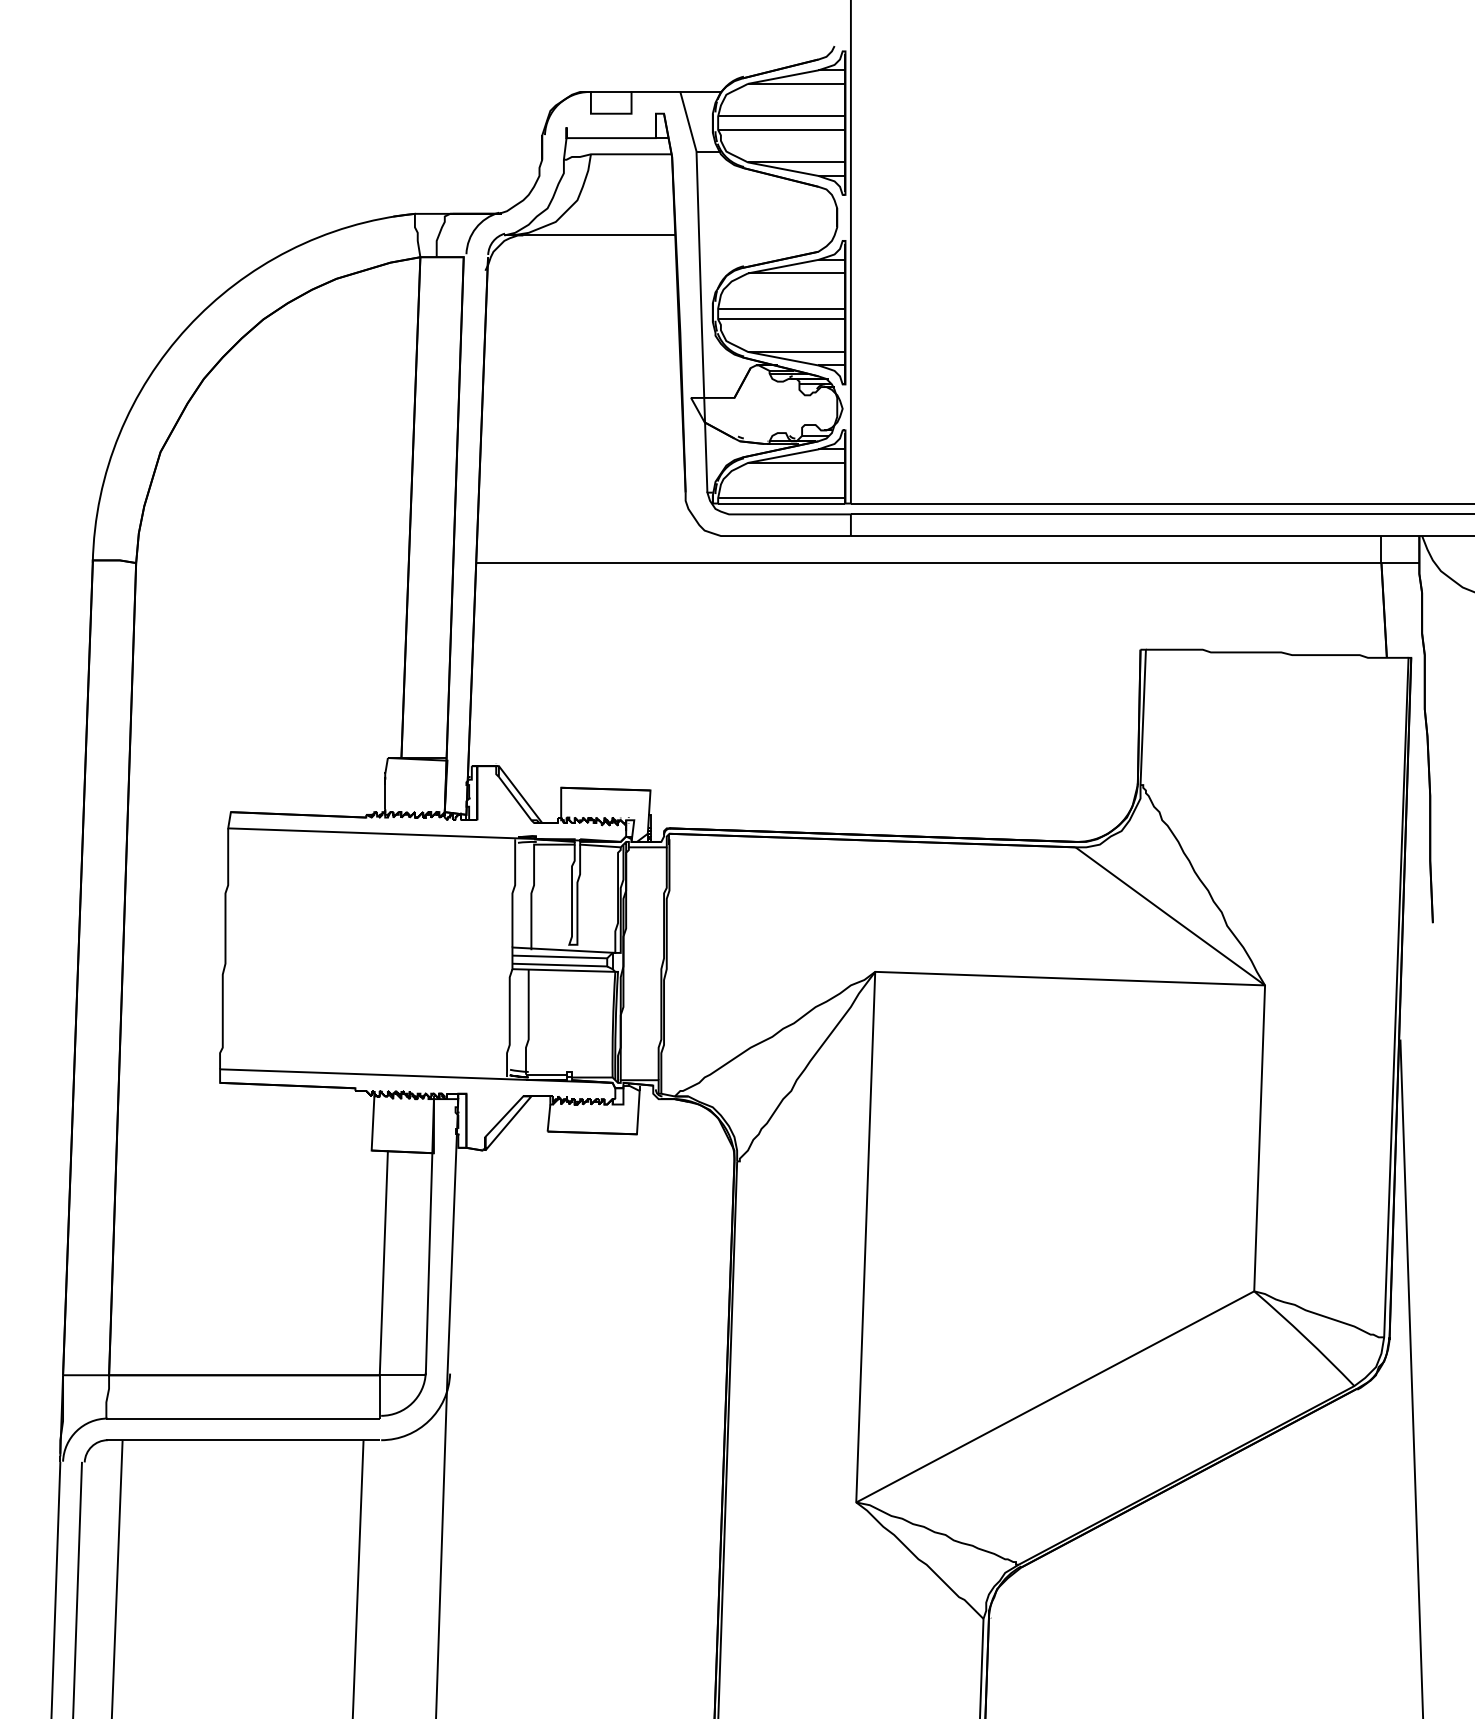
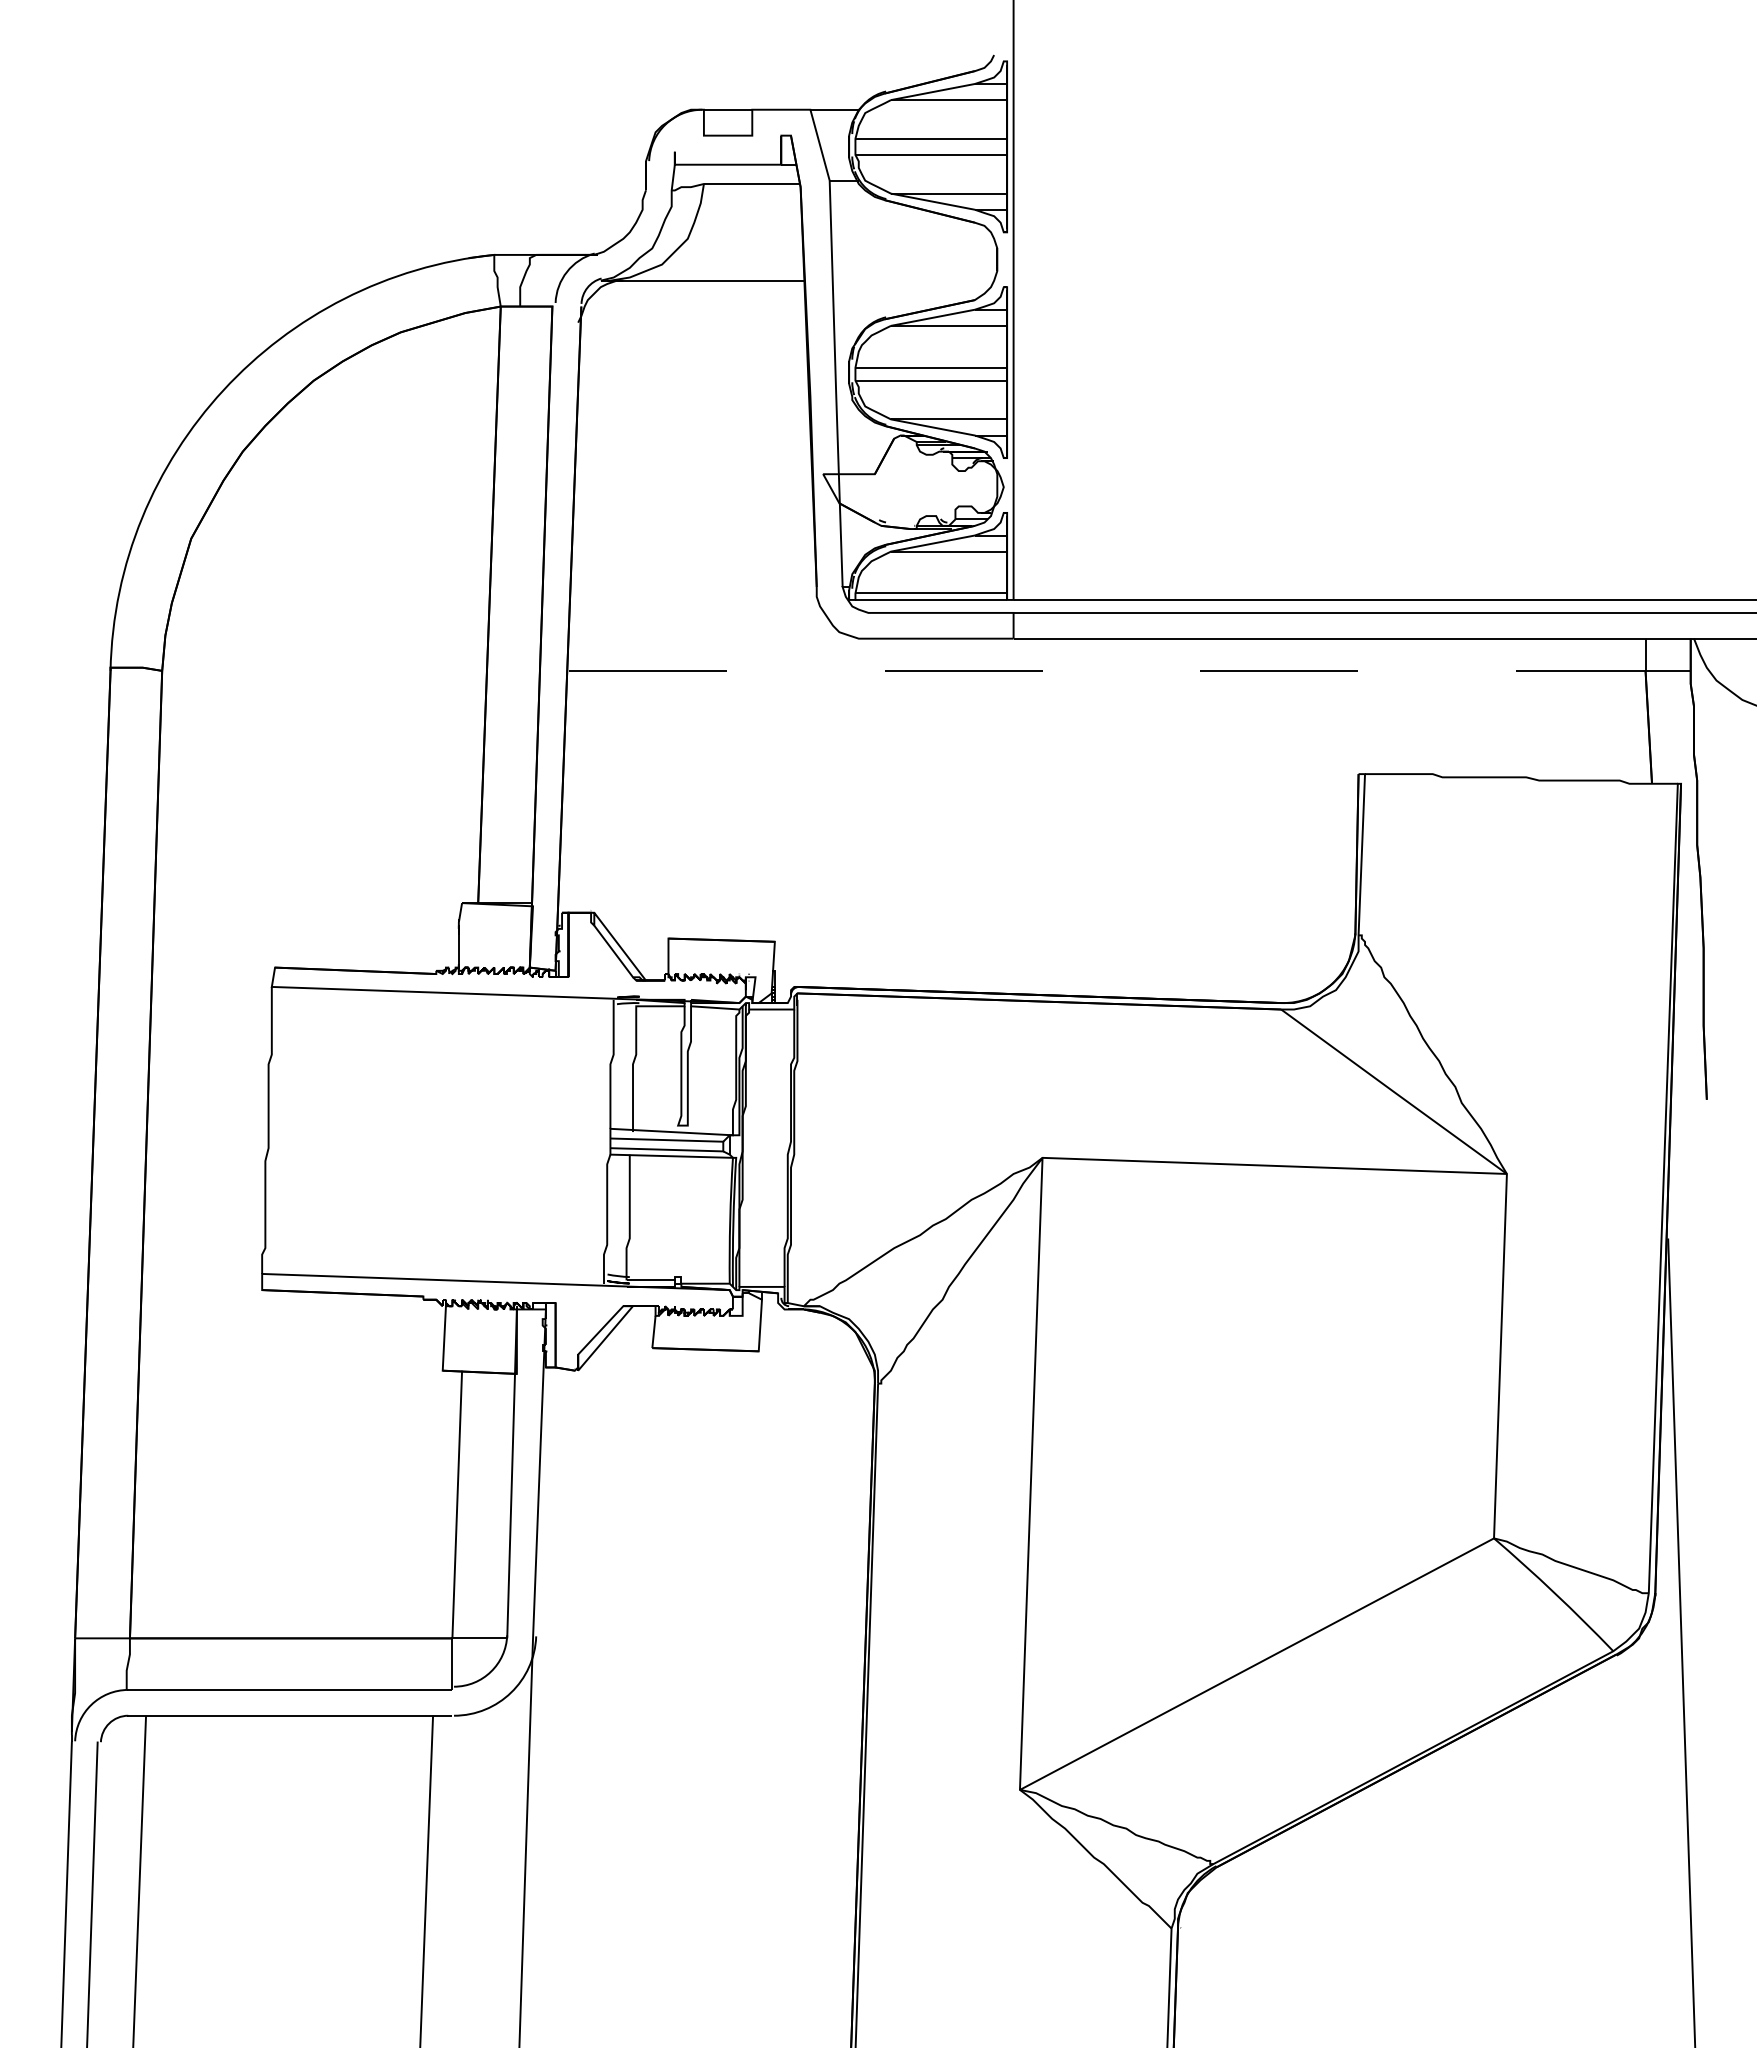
line: (929, 562) -> (1107, 670), solid -> dashed

